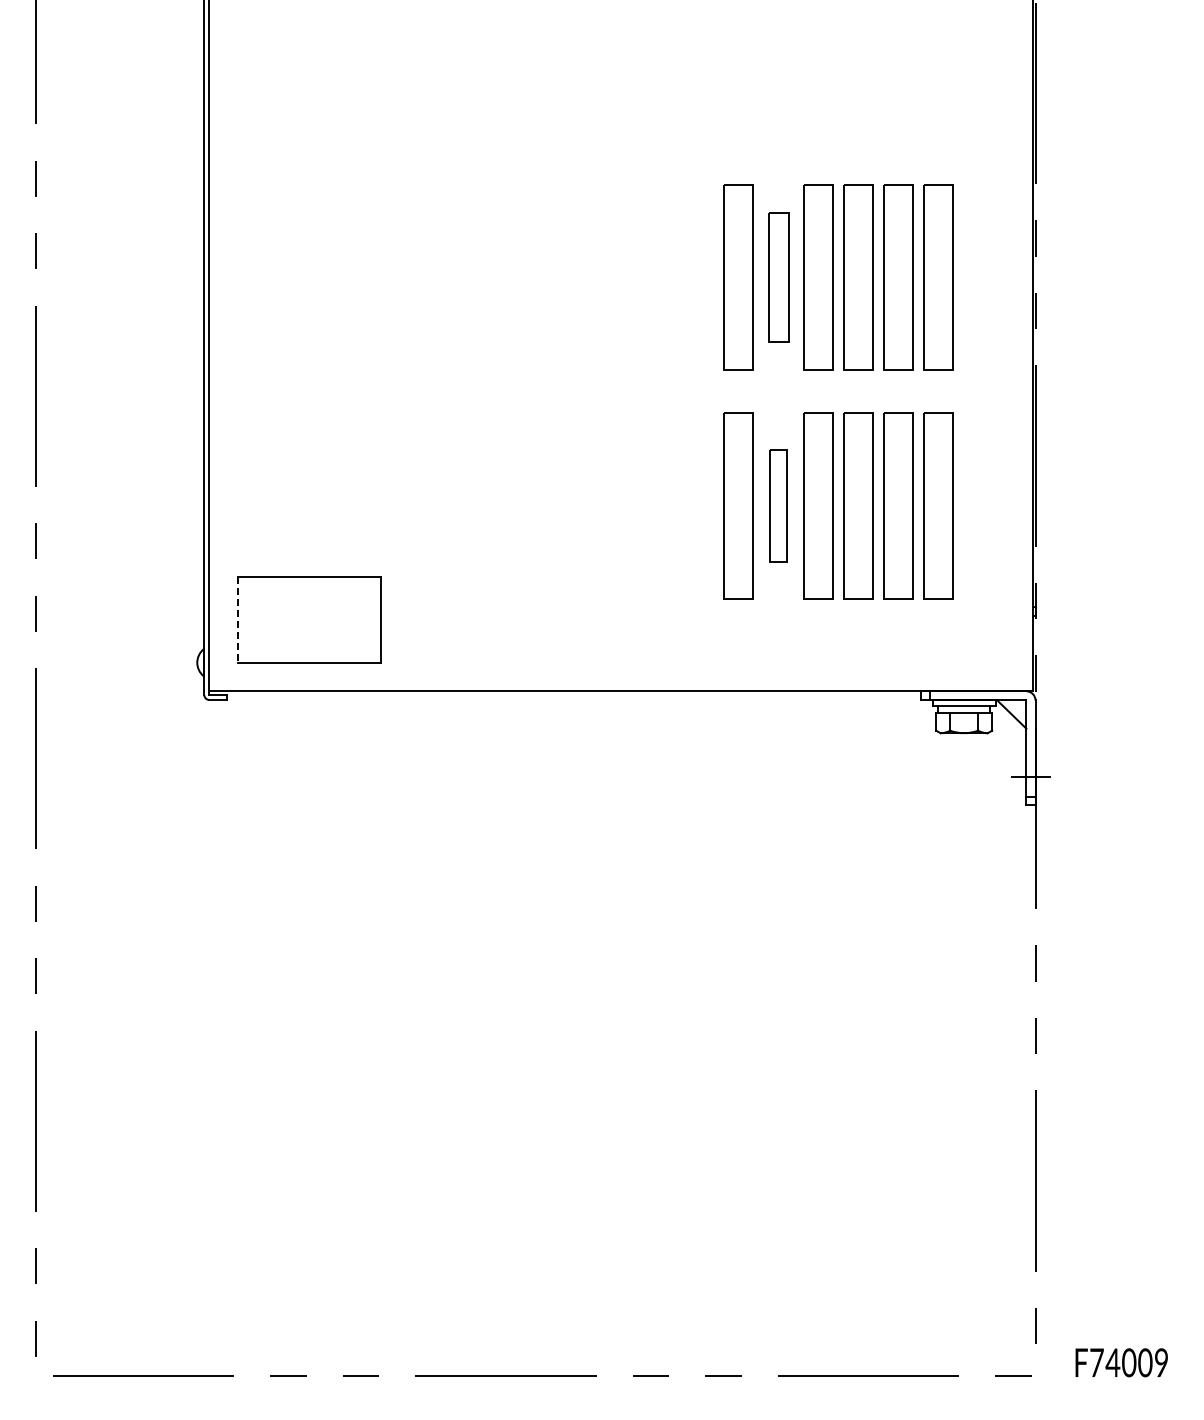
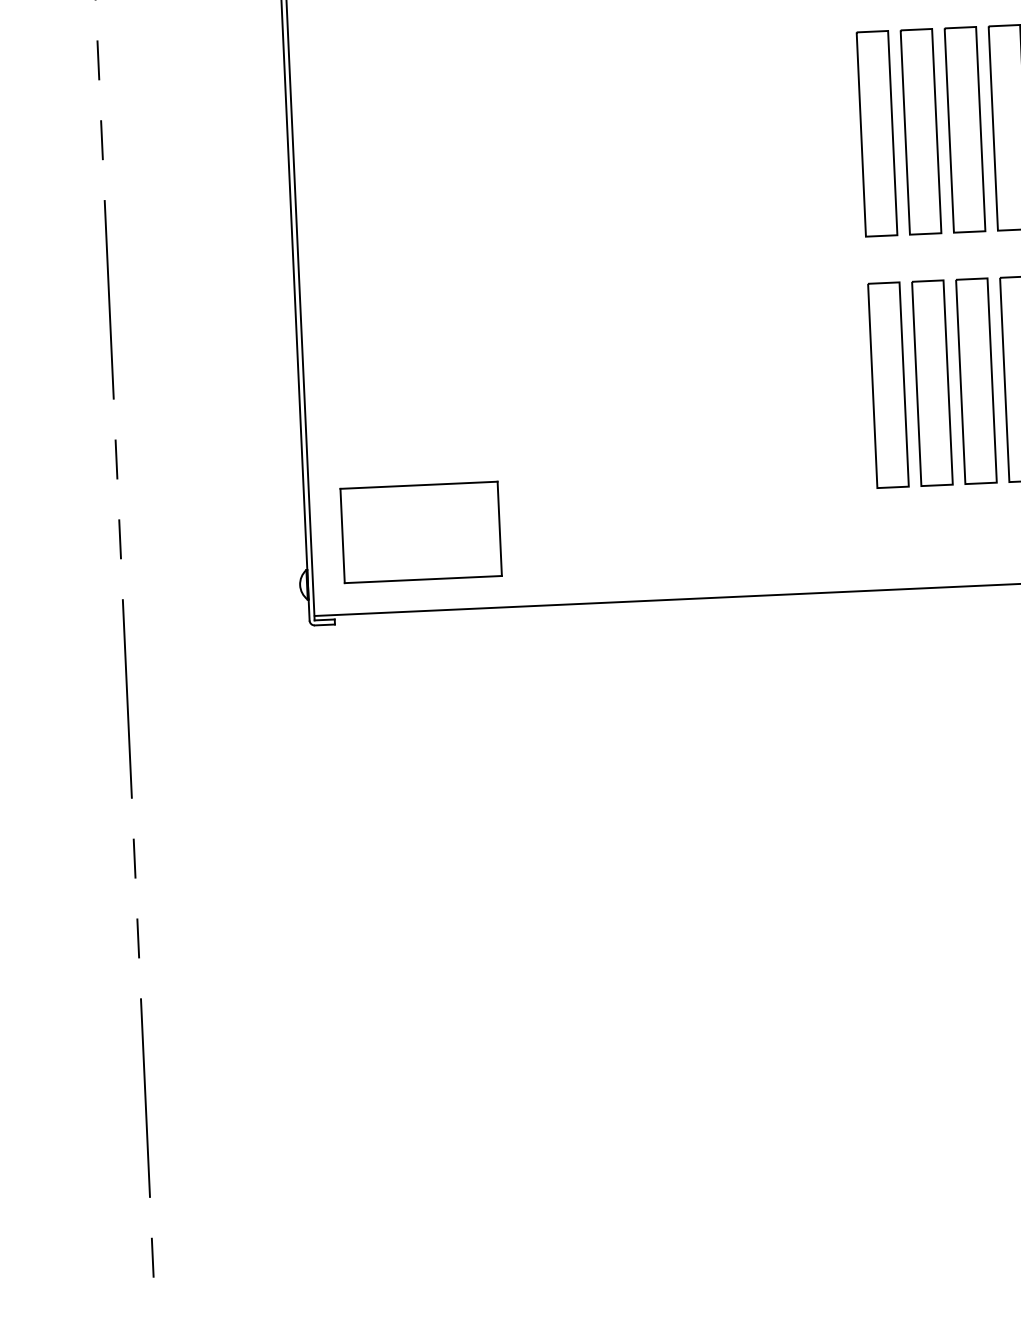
part: (778, 277) -> (920, 131), size x1.43
part: (778, 505) -> (932, 382), size x1.67
line: (237, 619) -> (342, 535), dashed -> solid

